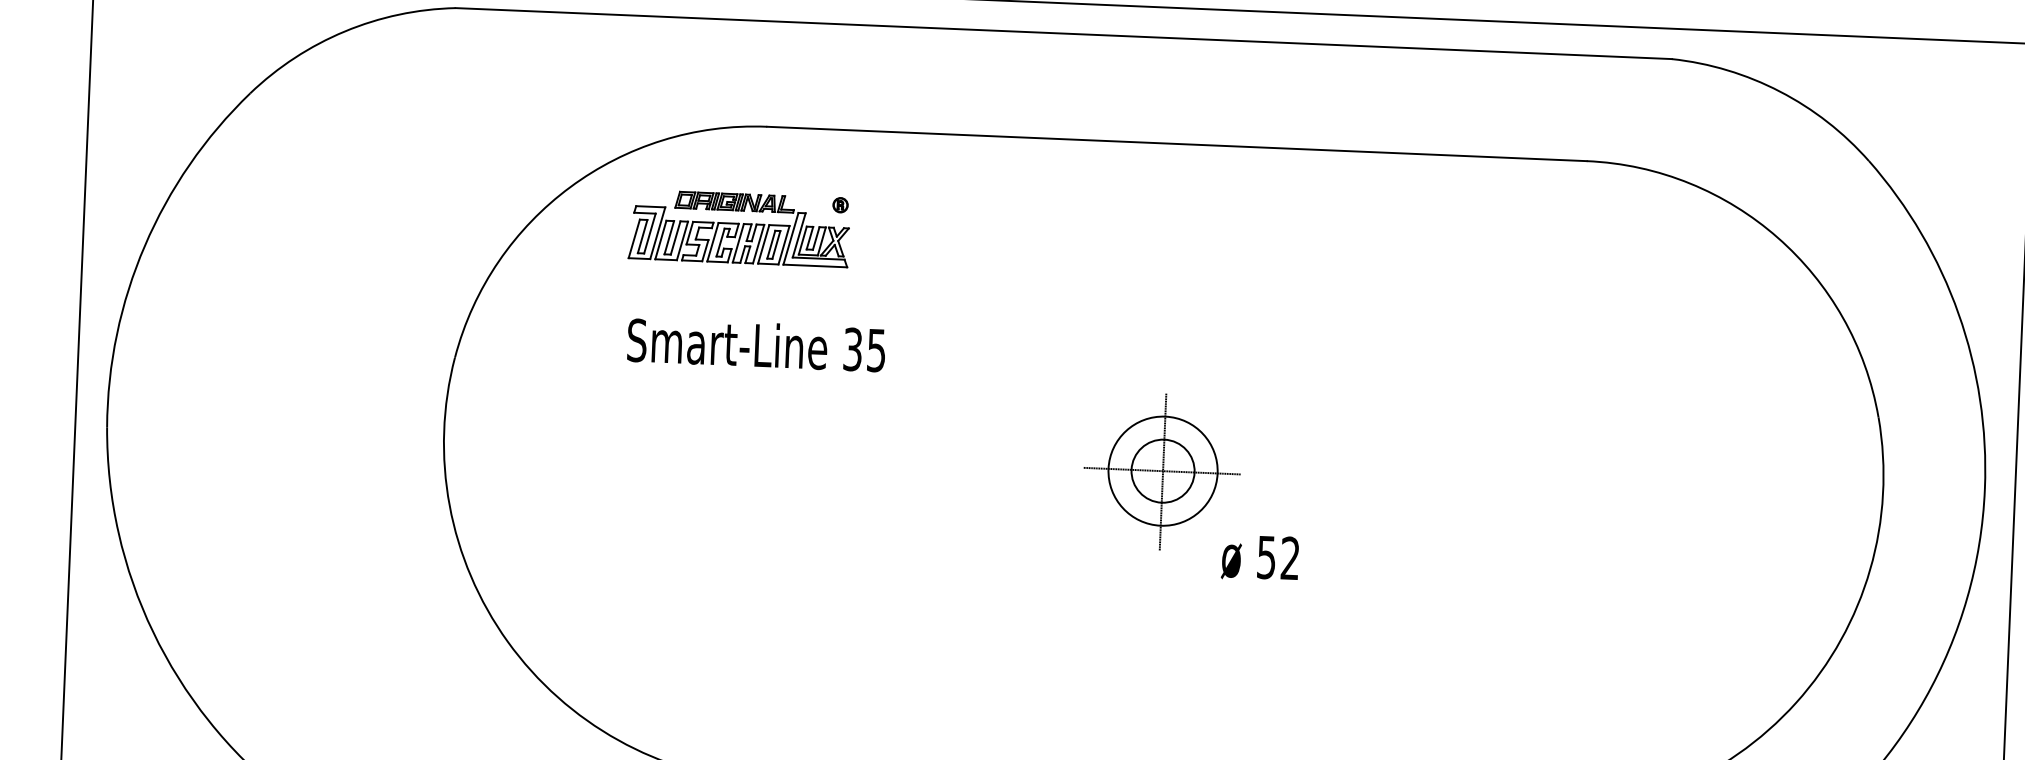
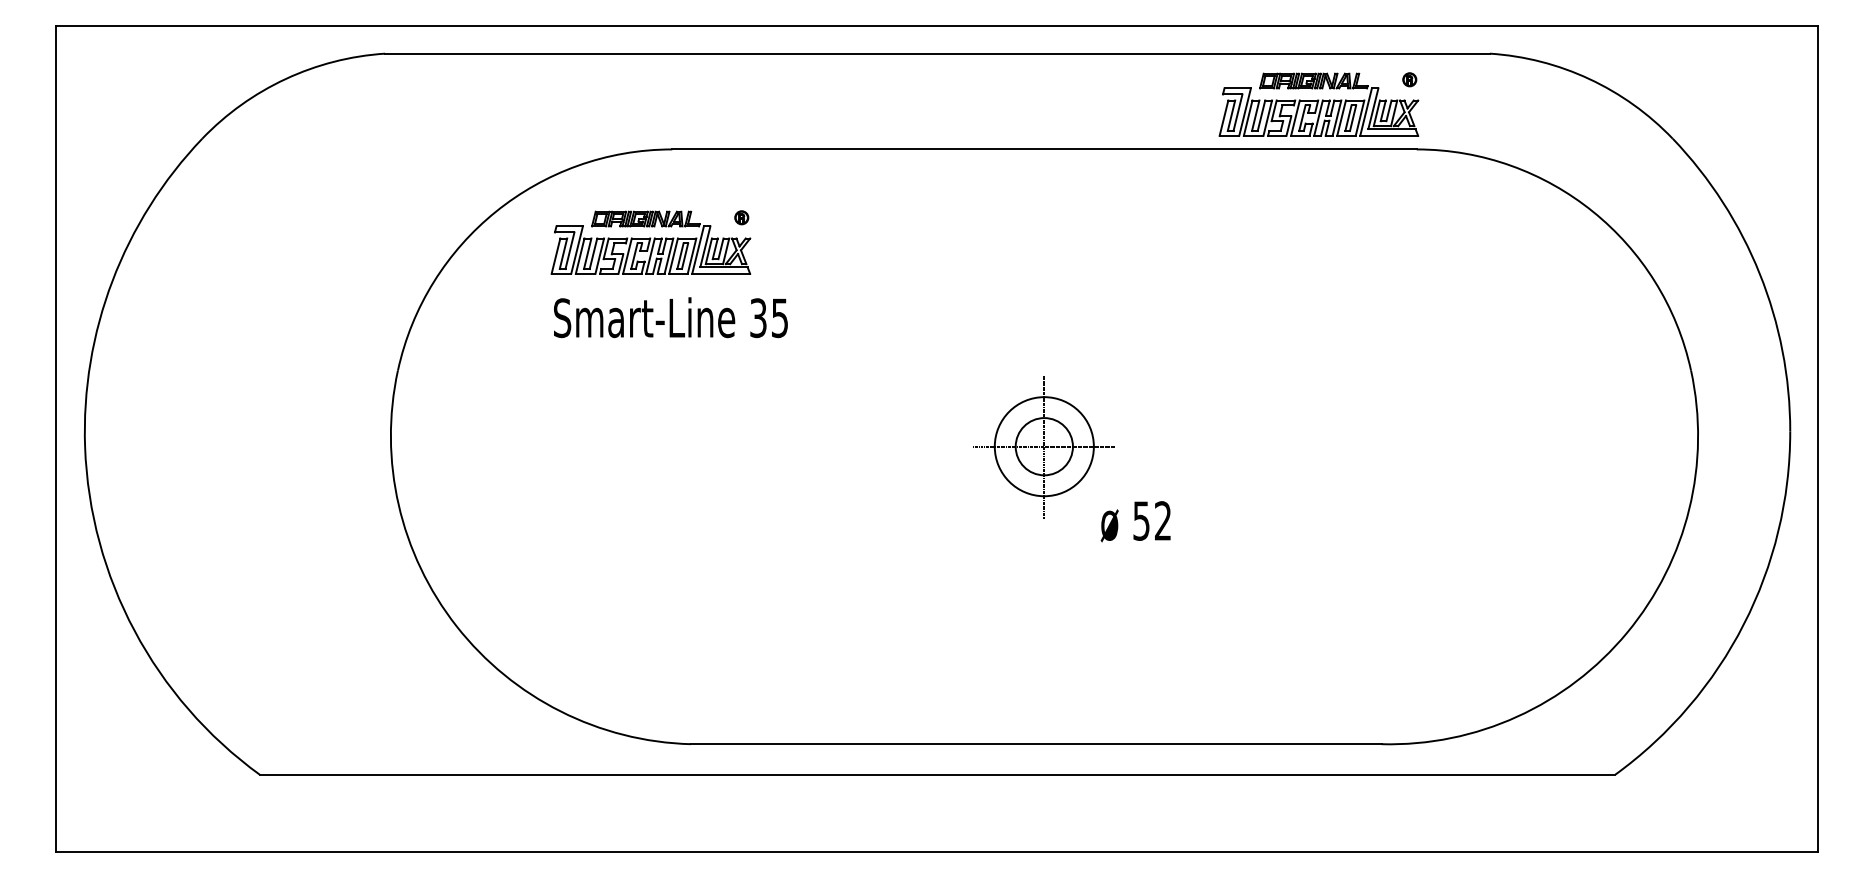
part: (1480, 107) -> (1318, 104), added
text: (756, 344) -> (670, 317), moved

